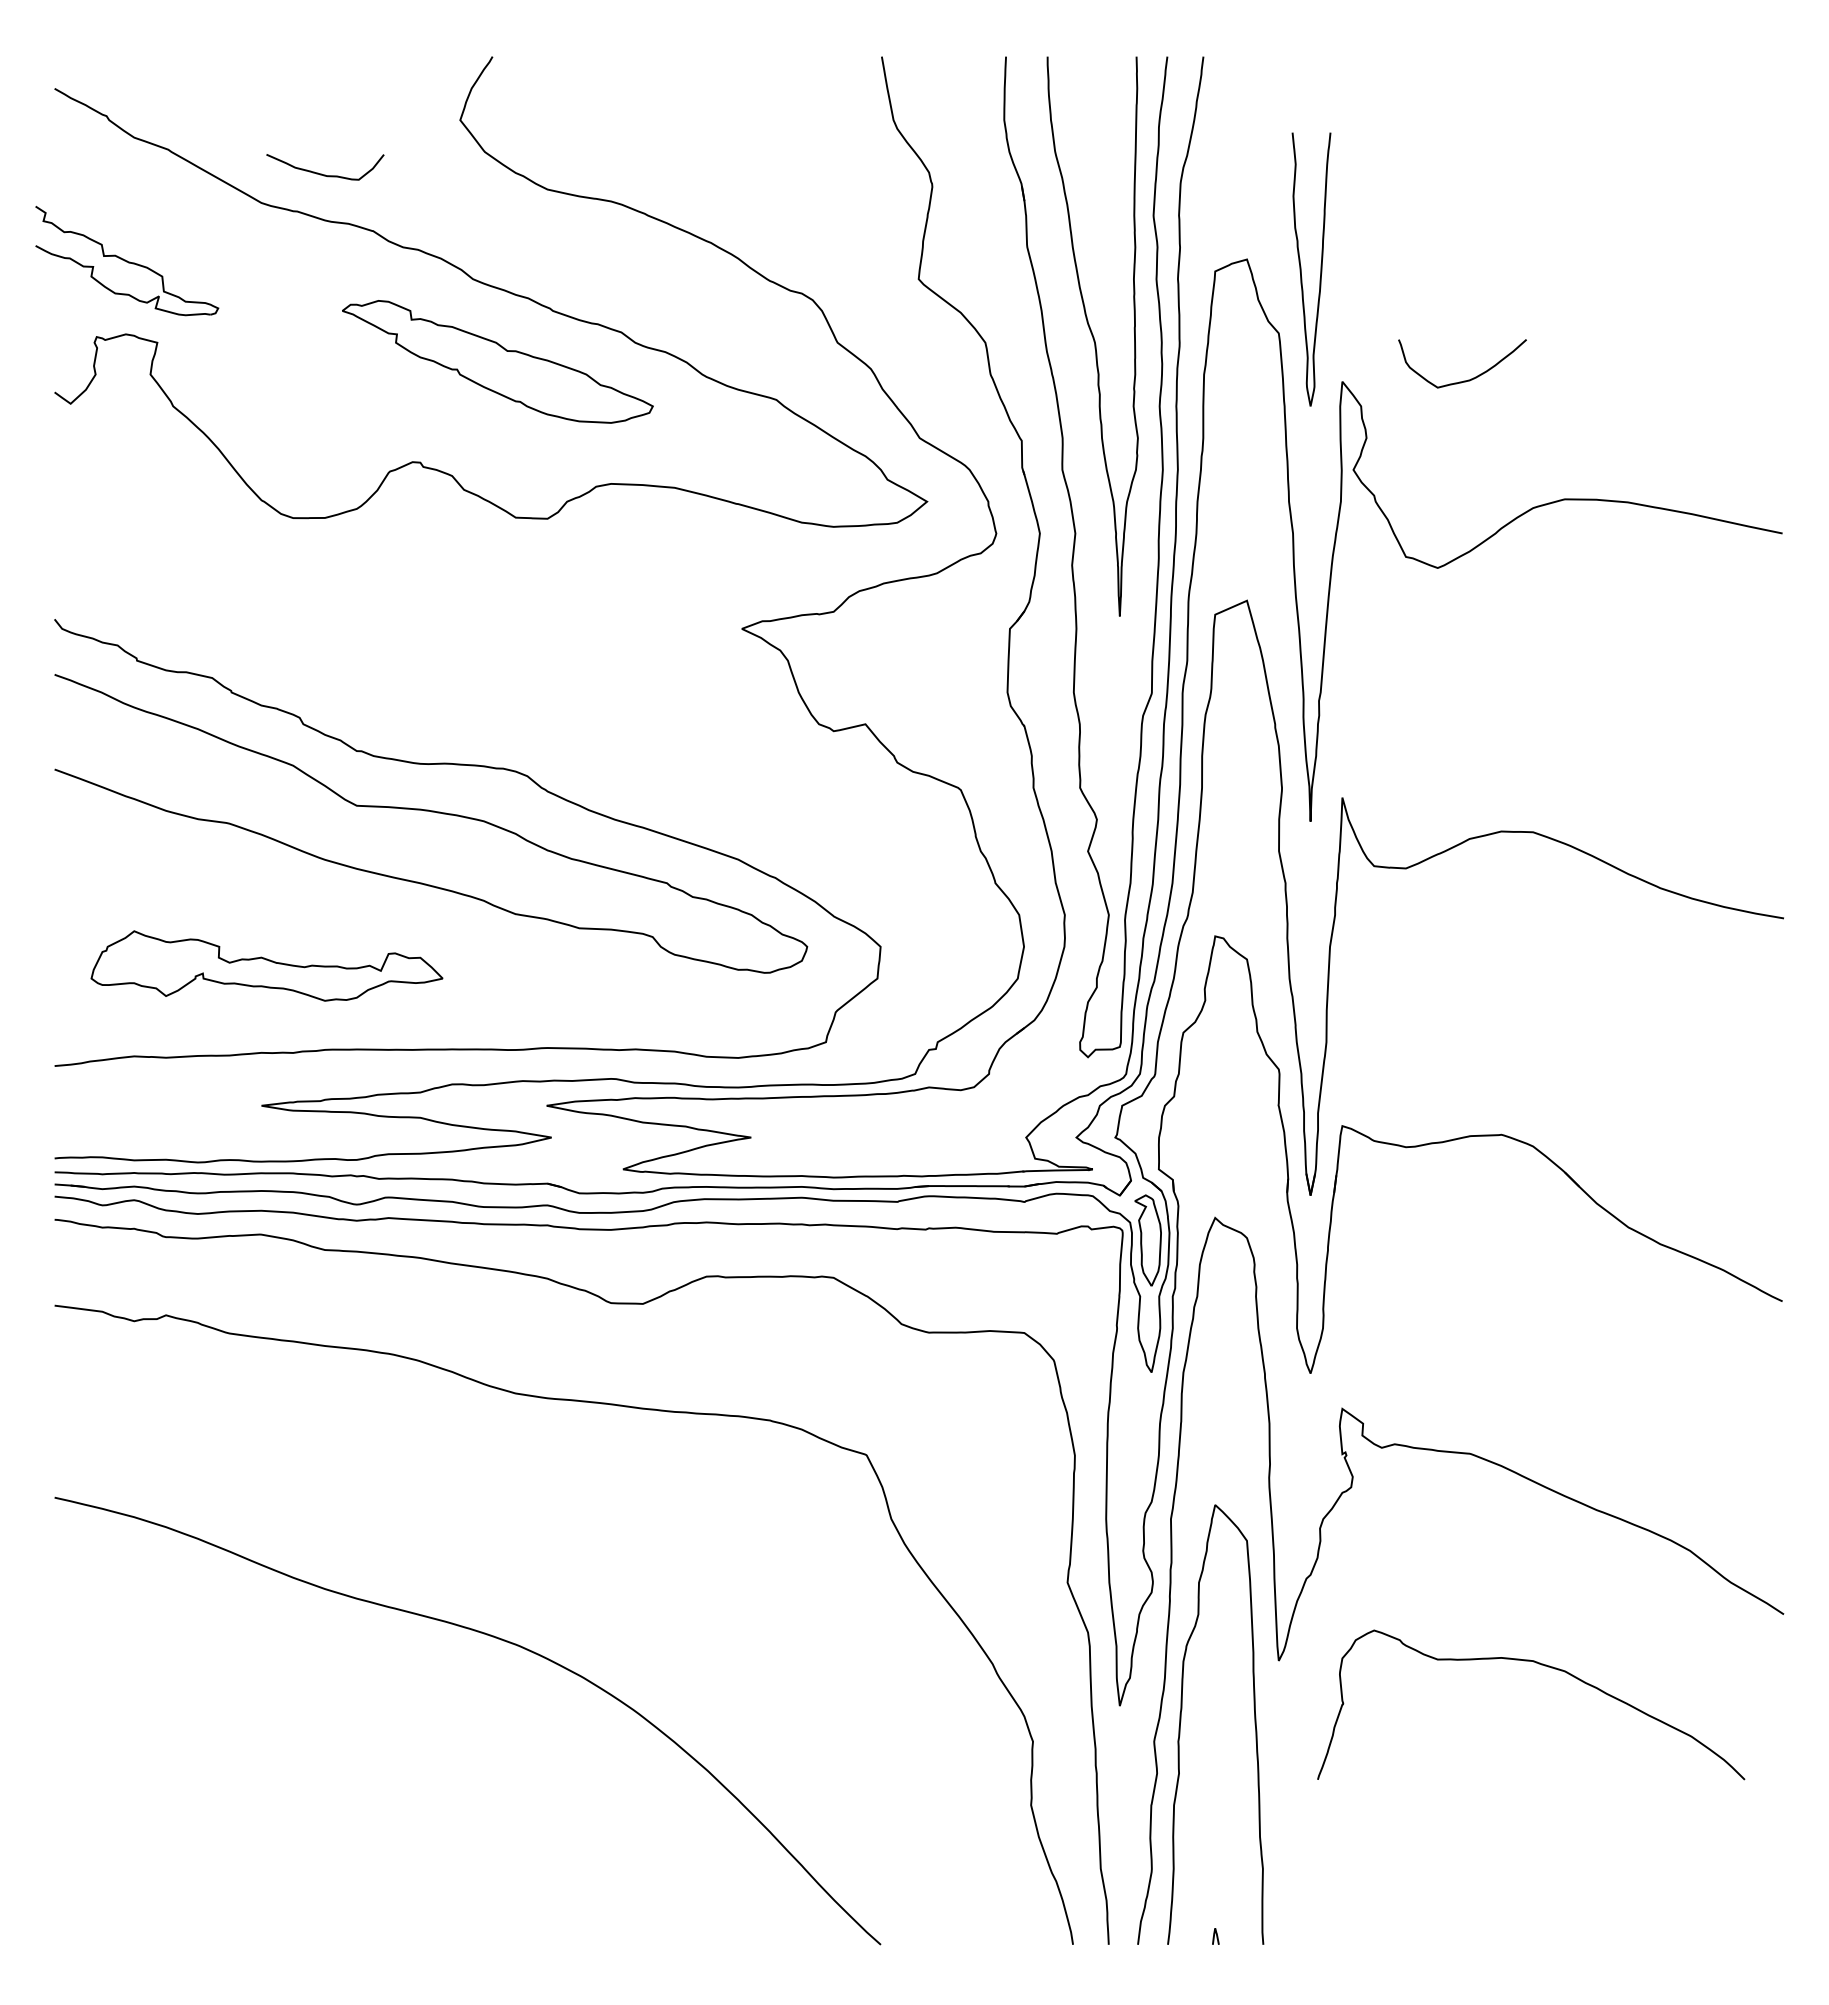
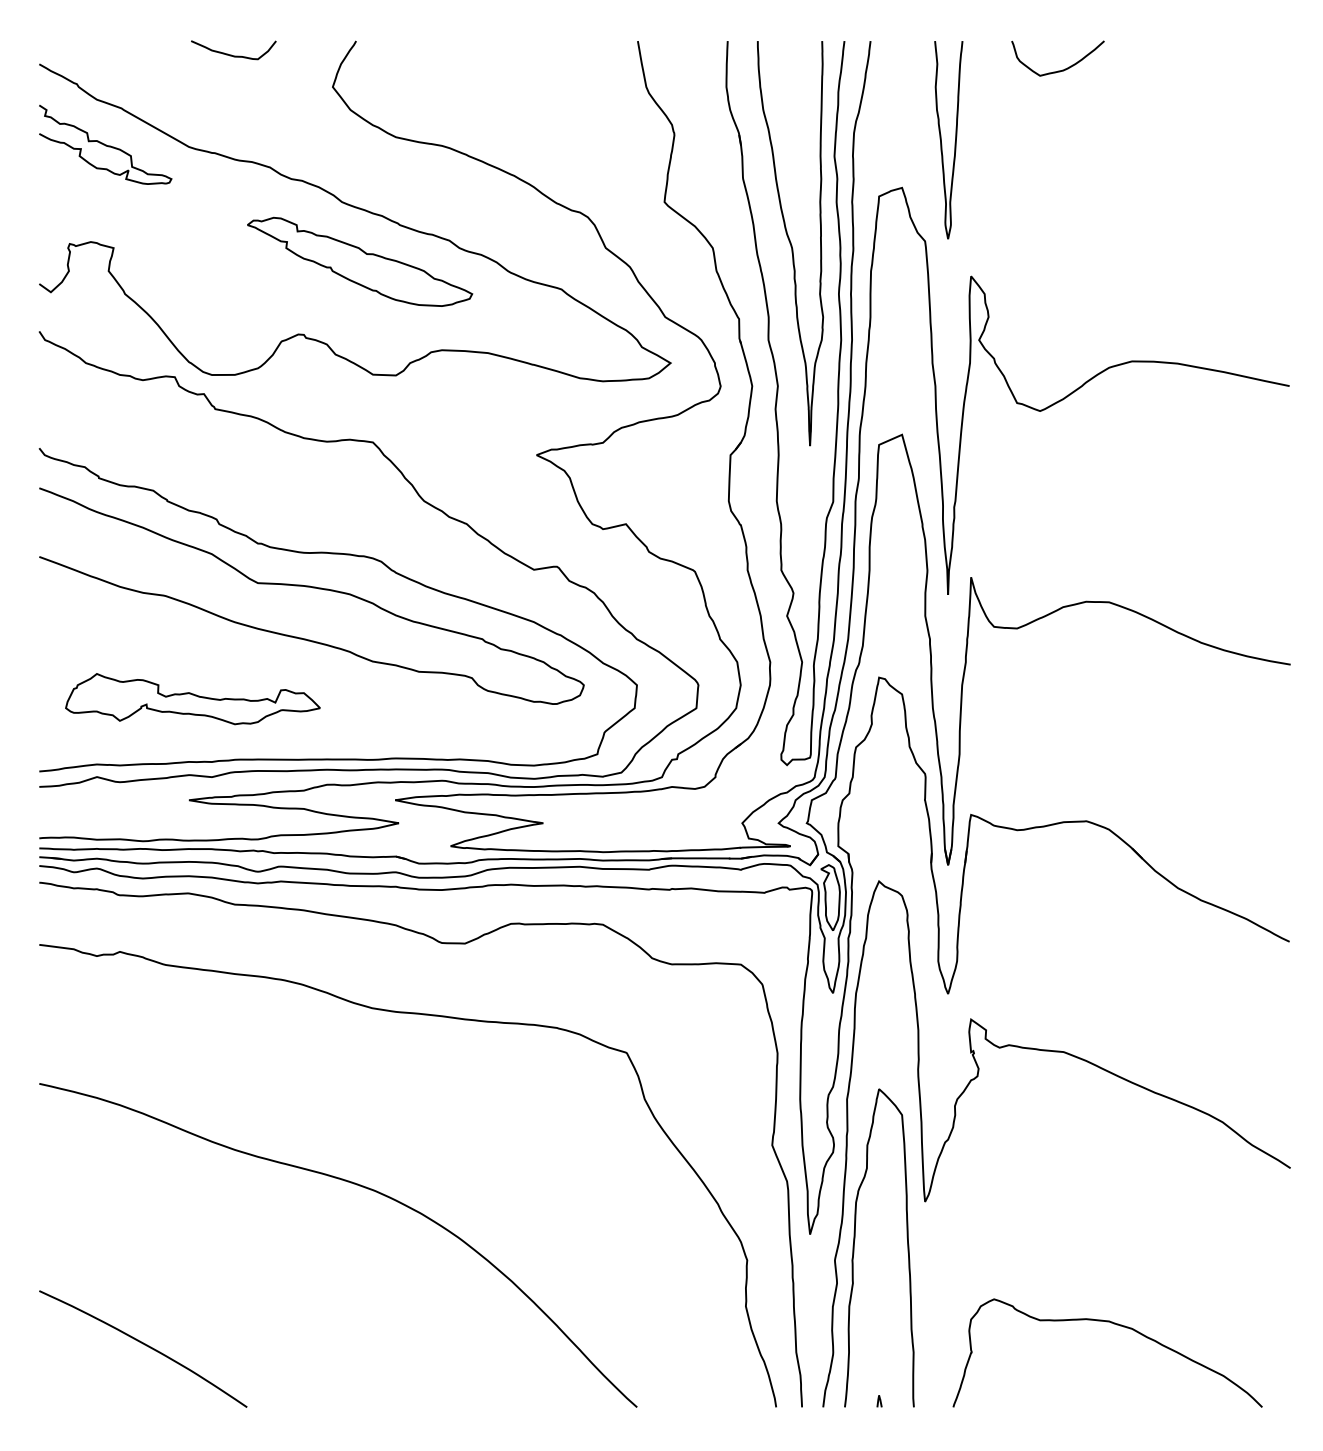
curve: (325, 174) -> (233, 55), moved
part: (127, 261) -> (105, 145), moved
curve: (1320, 269) -> (955, 140), moved
curve: (1463, 380) -> (1058, 70), moved
curve: (587, 694) -> (424, 502), added
curve: (1544, 1666) -> (1117, 1325), moved
curve: (201, 1859) -> (145, 1345), added

